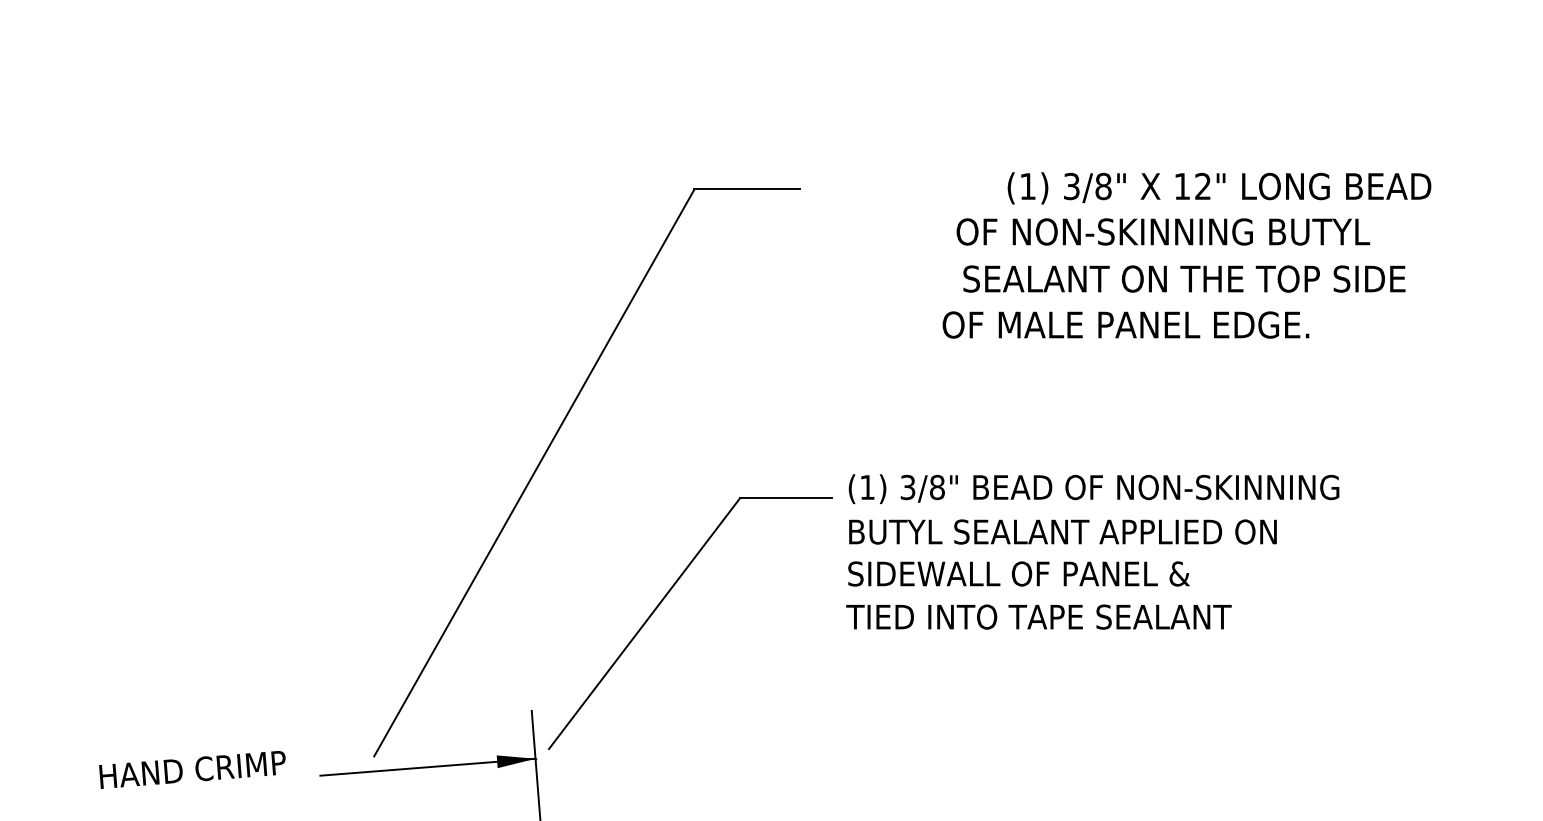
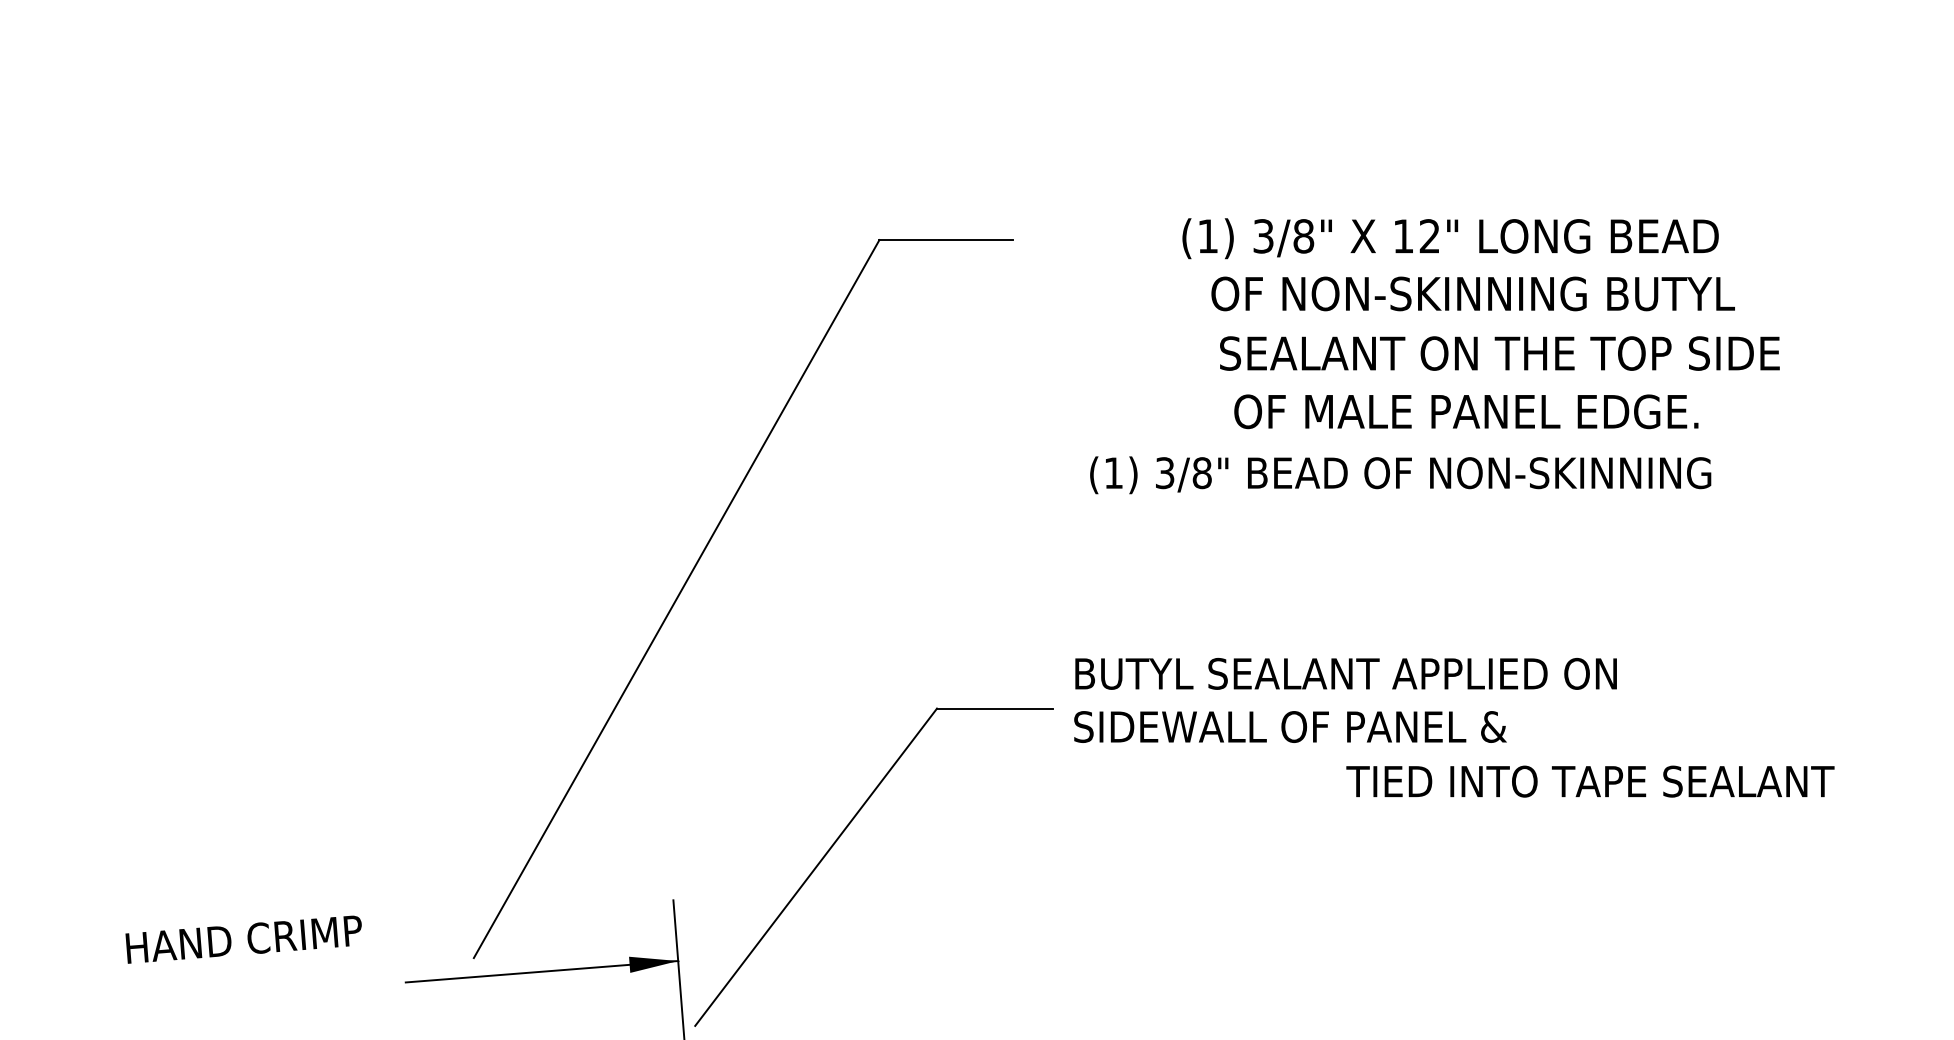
text: (1219, 188) -> (1450, 238), moved
text: (1125, 324) -> (1465, 411), moved
text: (1093, 489) -> (1399, 475), moved
part: (661, 603) -> (837, 841), moved
text: (1038, 616) -> (1589, 780), moved
text: (192, 769) -> (243, 939), moved

